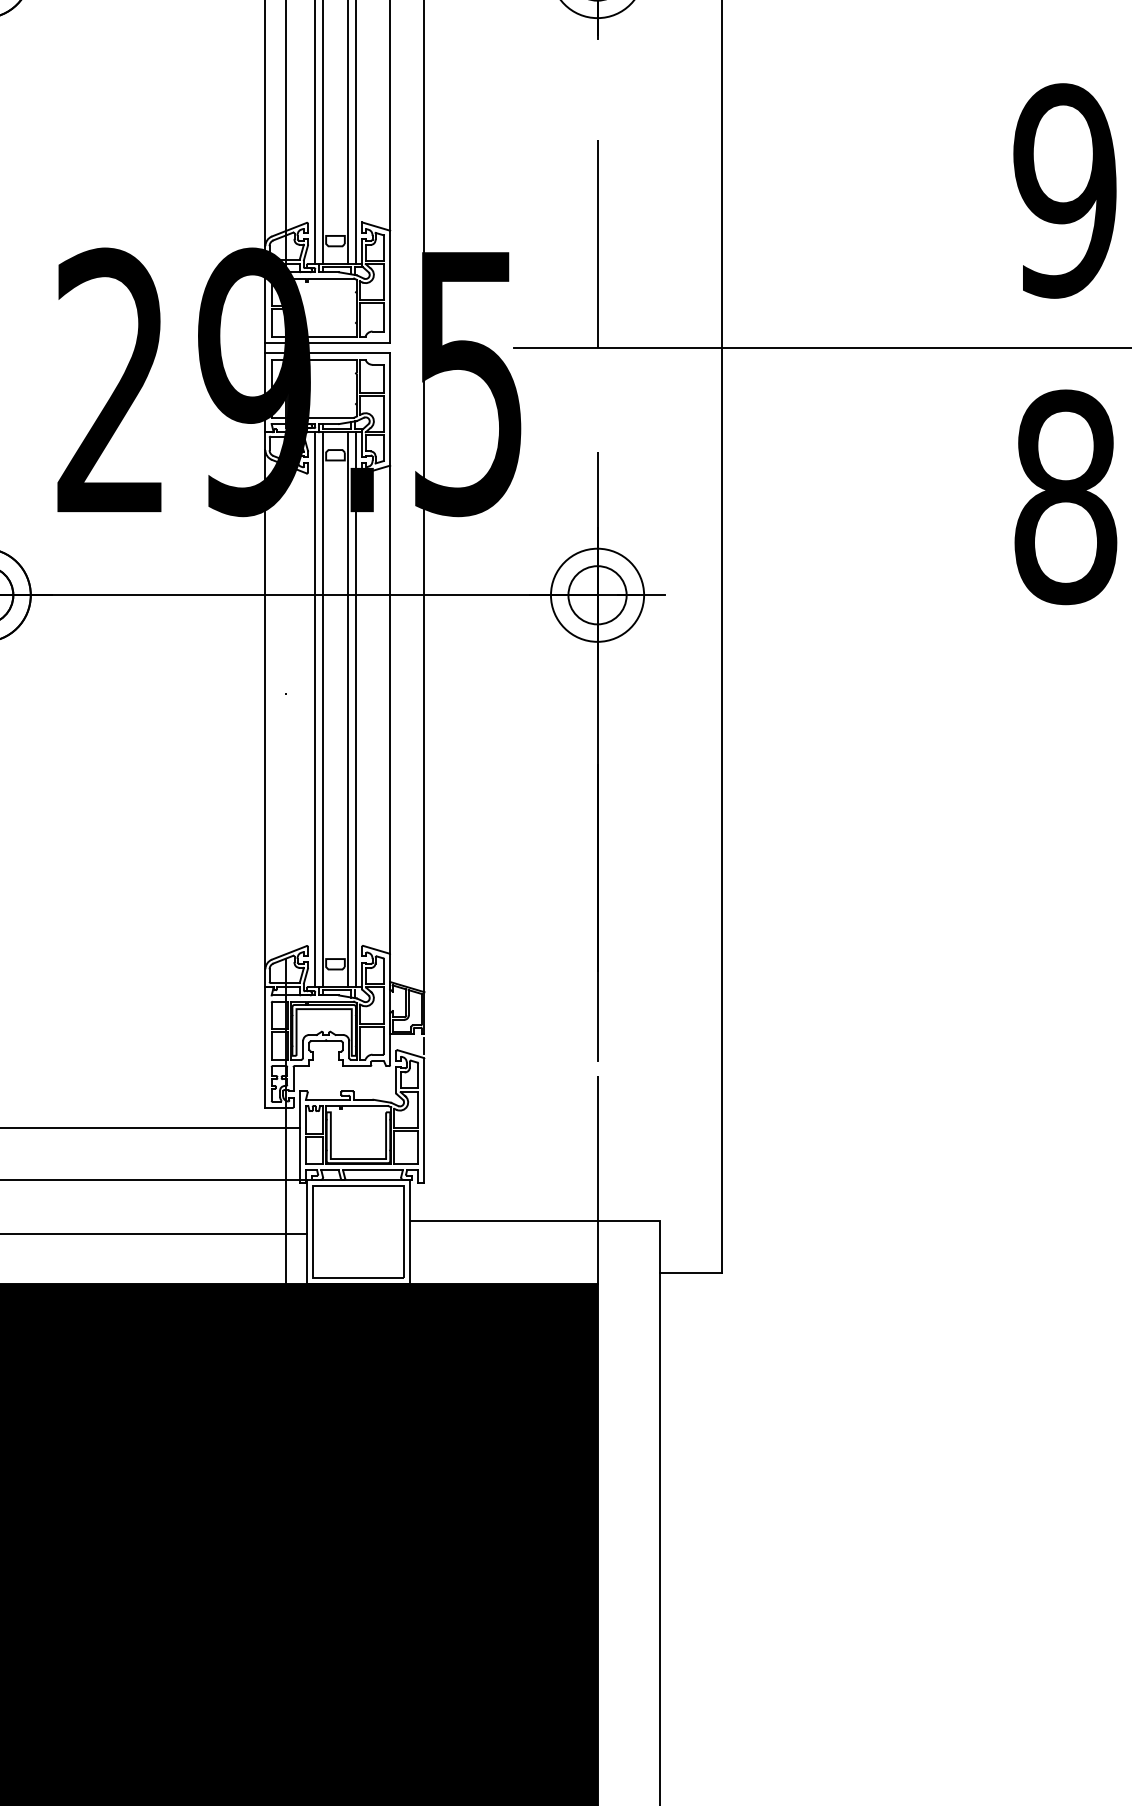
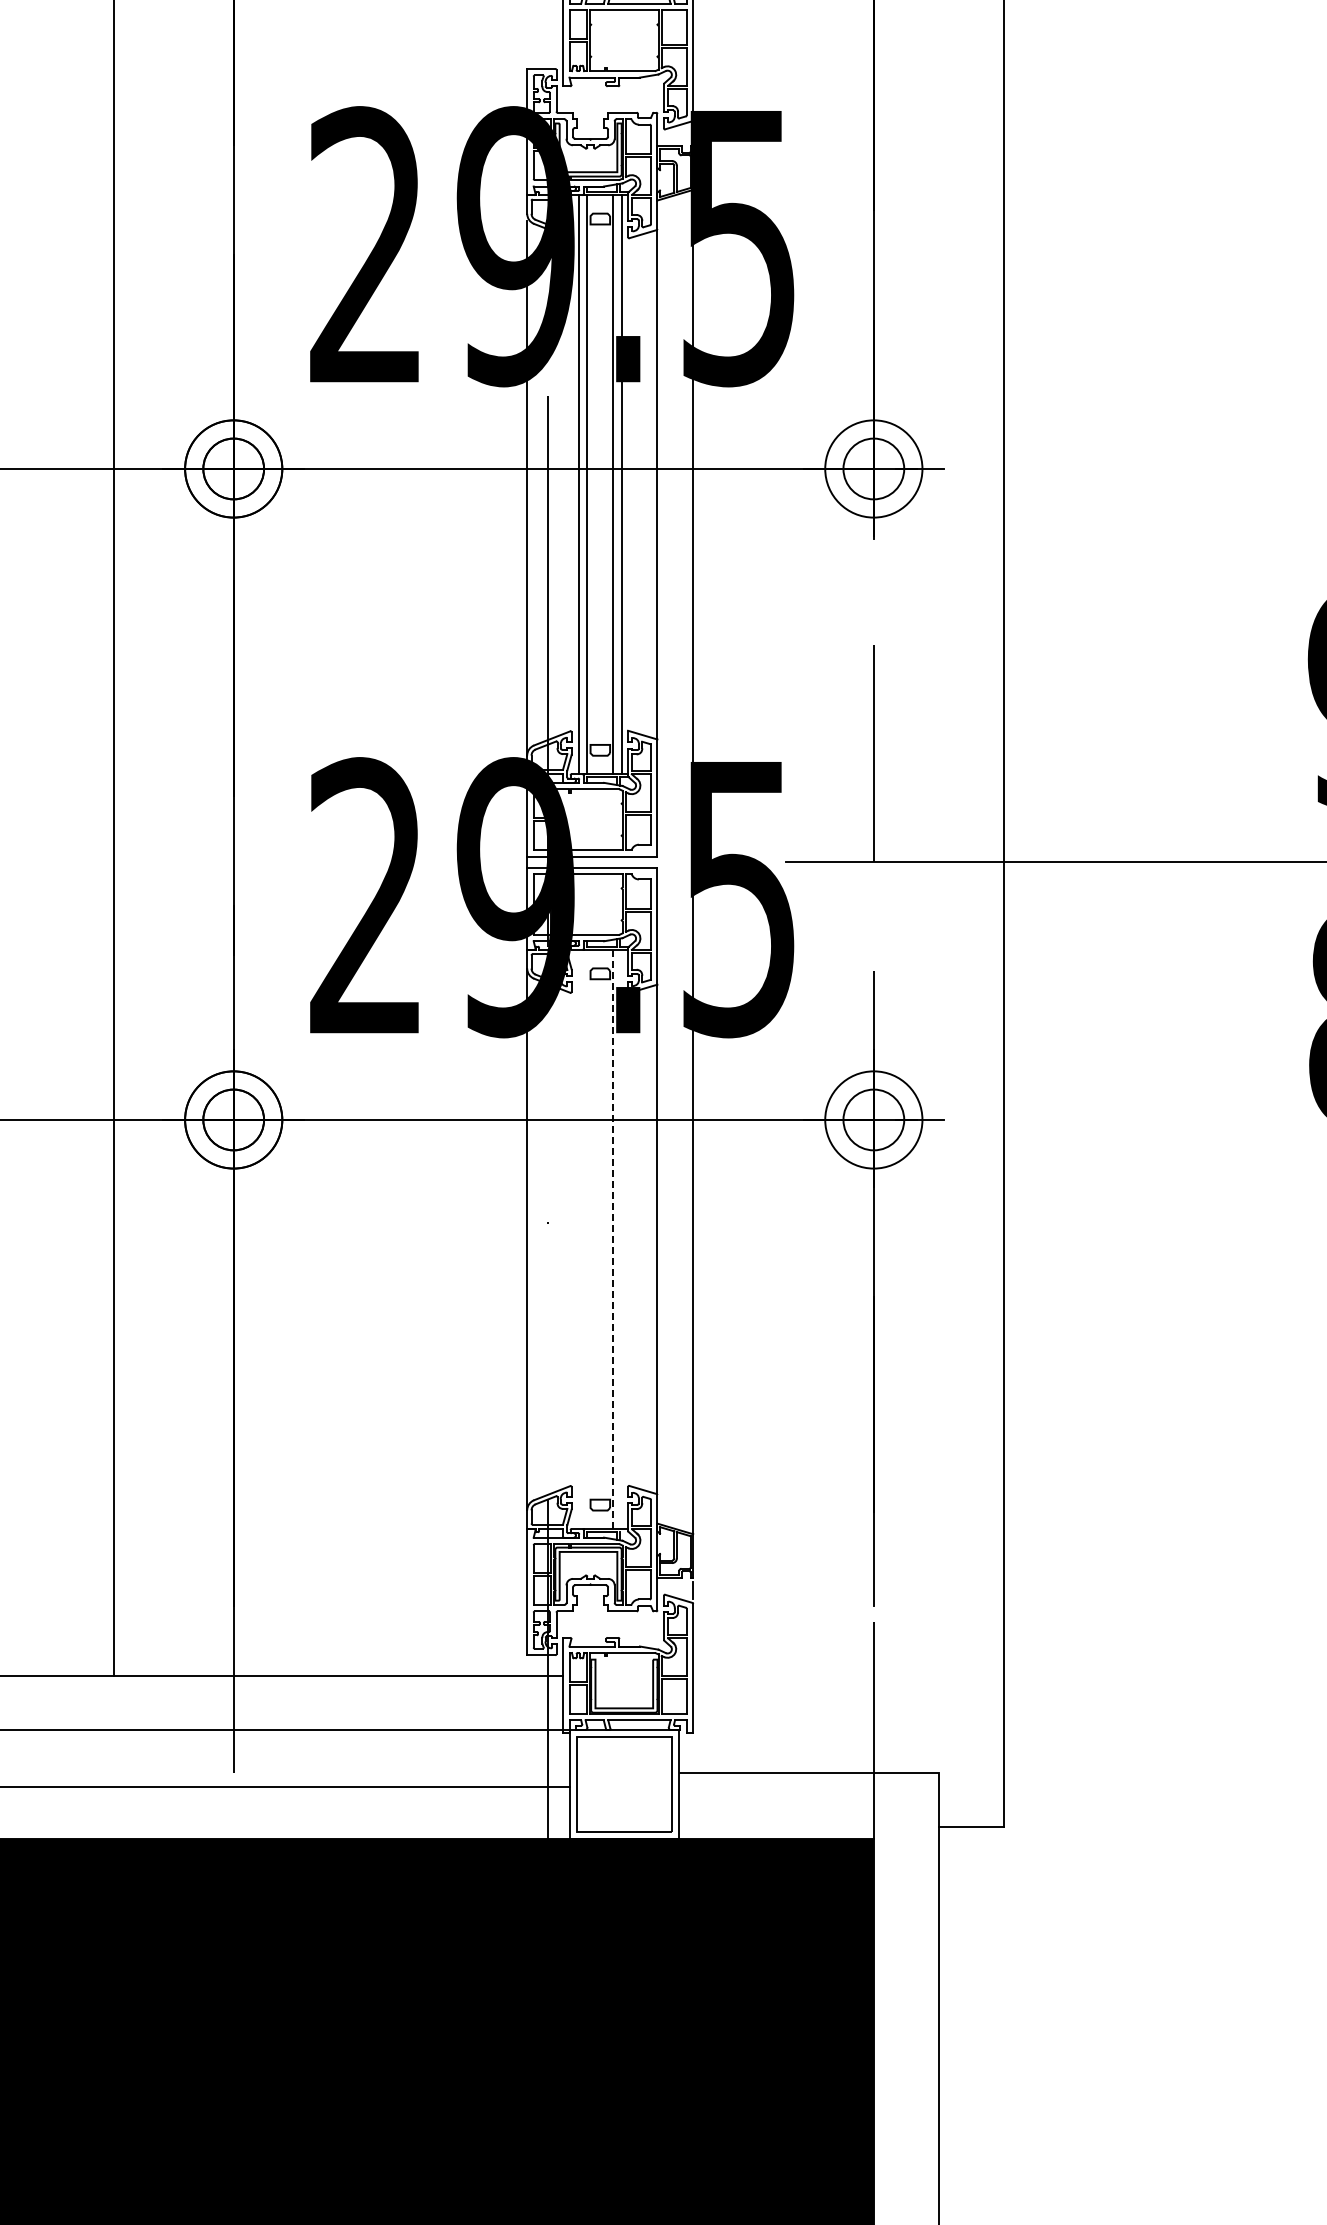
line: (314, 708) -> (578, 1238), removed
line: (323, 708) -> (587, 1238), removed
line: (356, 708) -> (622, 1238), removed
line: (348, 709) -> (613, 1239), solid -> dashed

